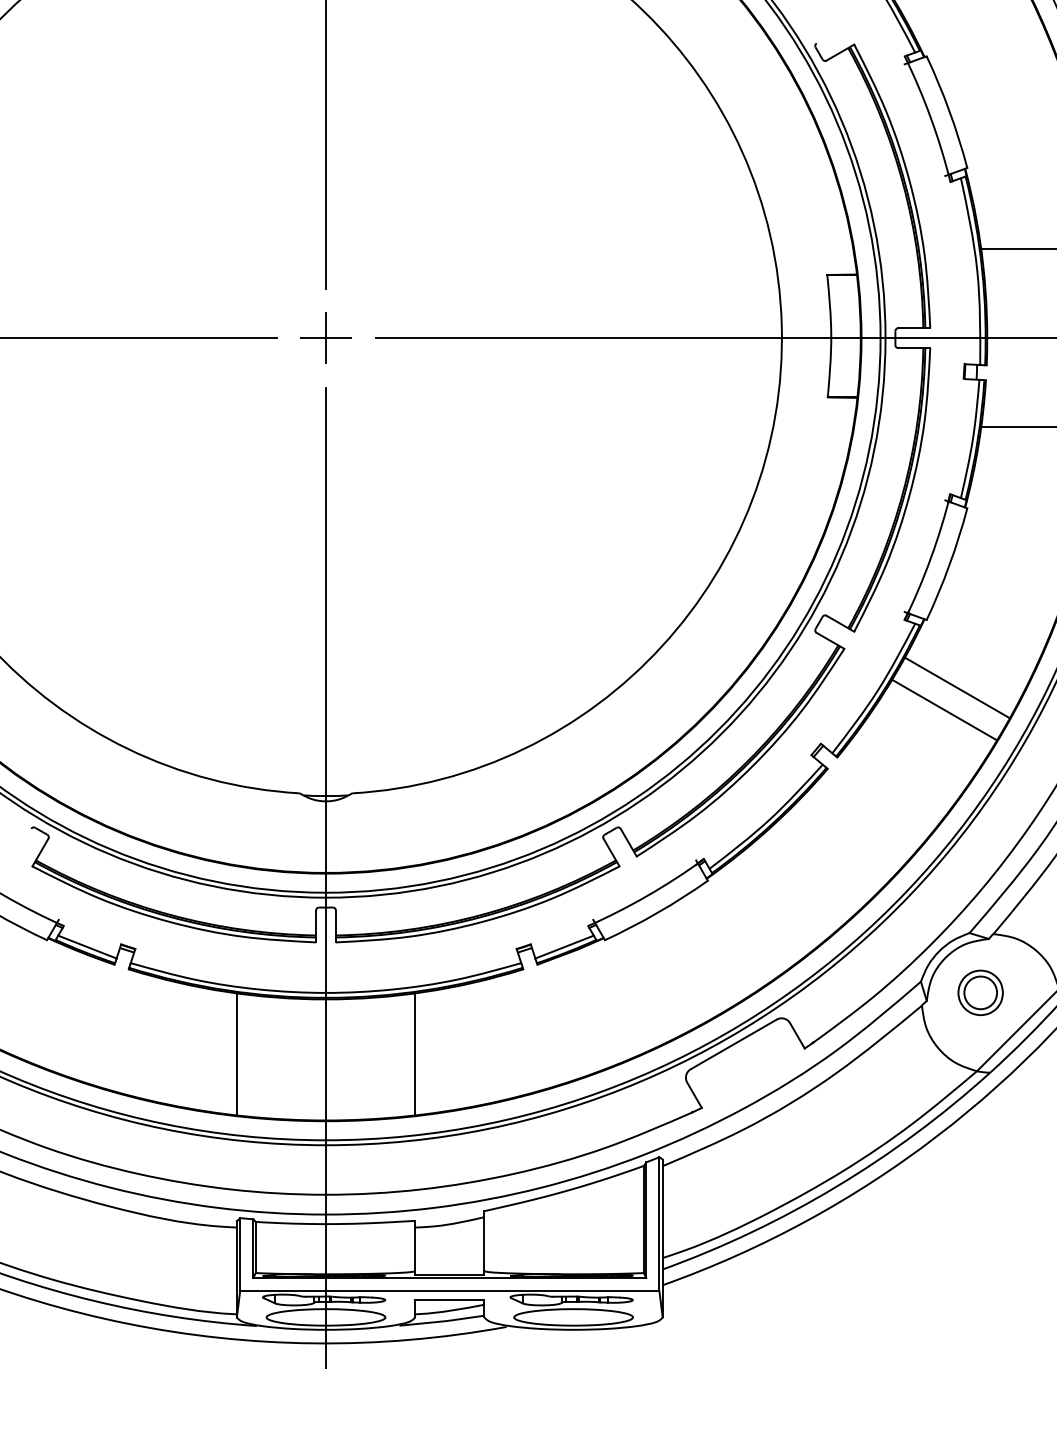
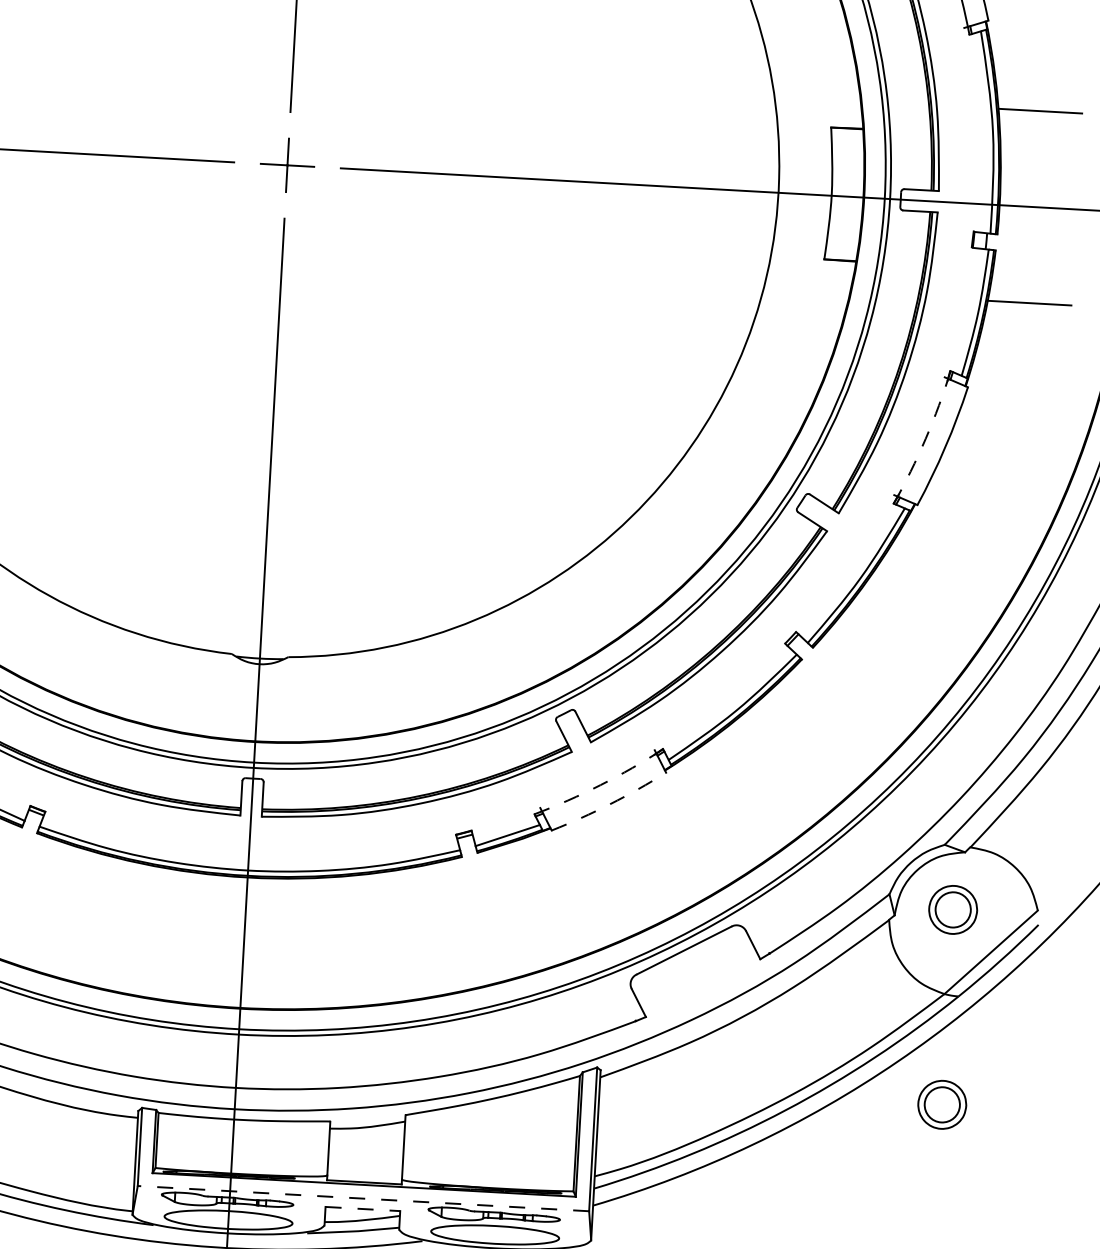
arc: (930, 558) -> (925, 439), solid -> dashed
line: (956, 687) -> (945, 579), removed
line: (944, 709) -> (931, 602), removed
arc: (647, 895) -> (600, 784), solid -> dashed
arc: (657, 912) -> (609, 803), solid -> dashed
line: (236, 1054) -> (147, 931), removed
line: (415, 1054) -> (340, 942), removed
part: (980, 1173) -> (942, 1104), added
line: (449, 1290) -> (363, 1198), solid -> dashed
line: (449, 1300) -> (362, 1209), solid -> dashed

